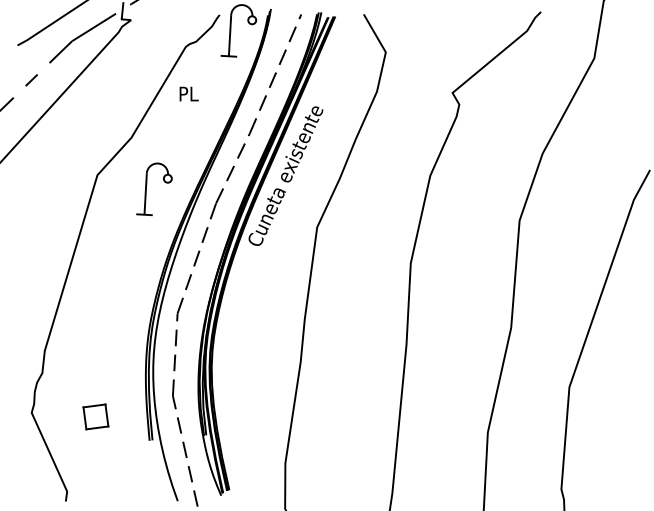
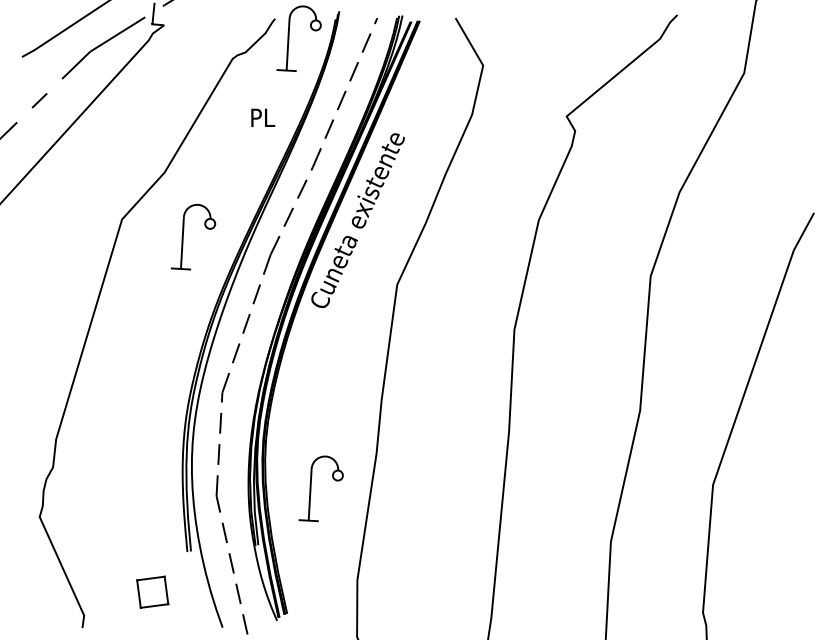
text: (188, 93) -> (262, 117), moved
part: (249, 386) -> (312, 484), added
part: (95, 416) -> (152, 591), moved

